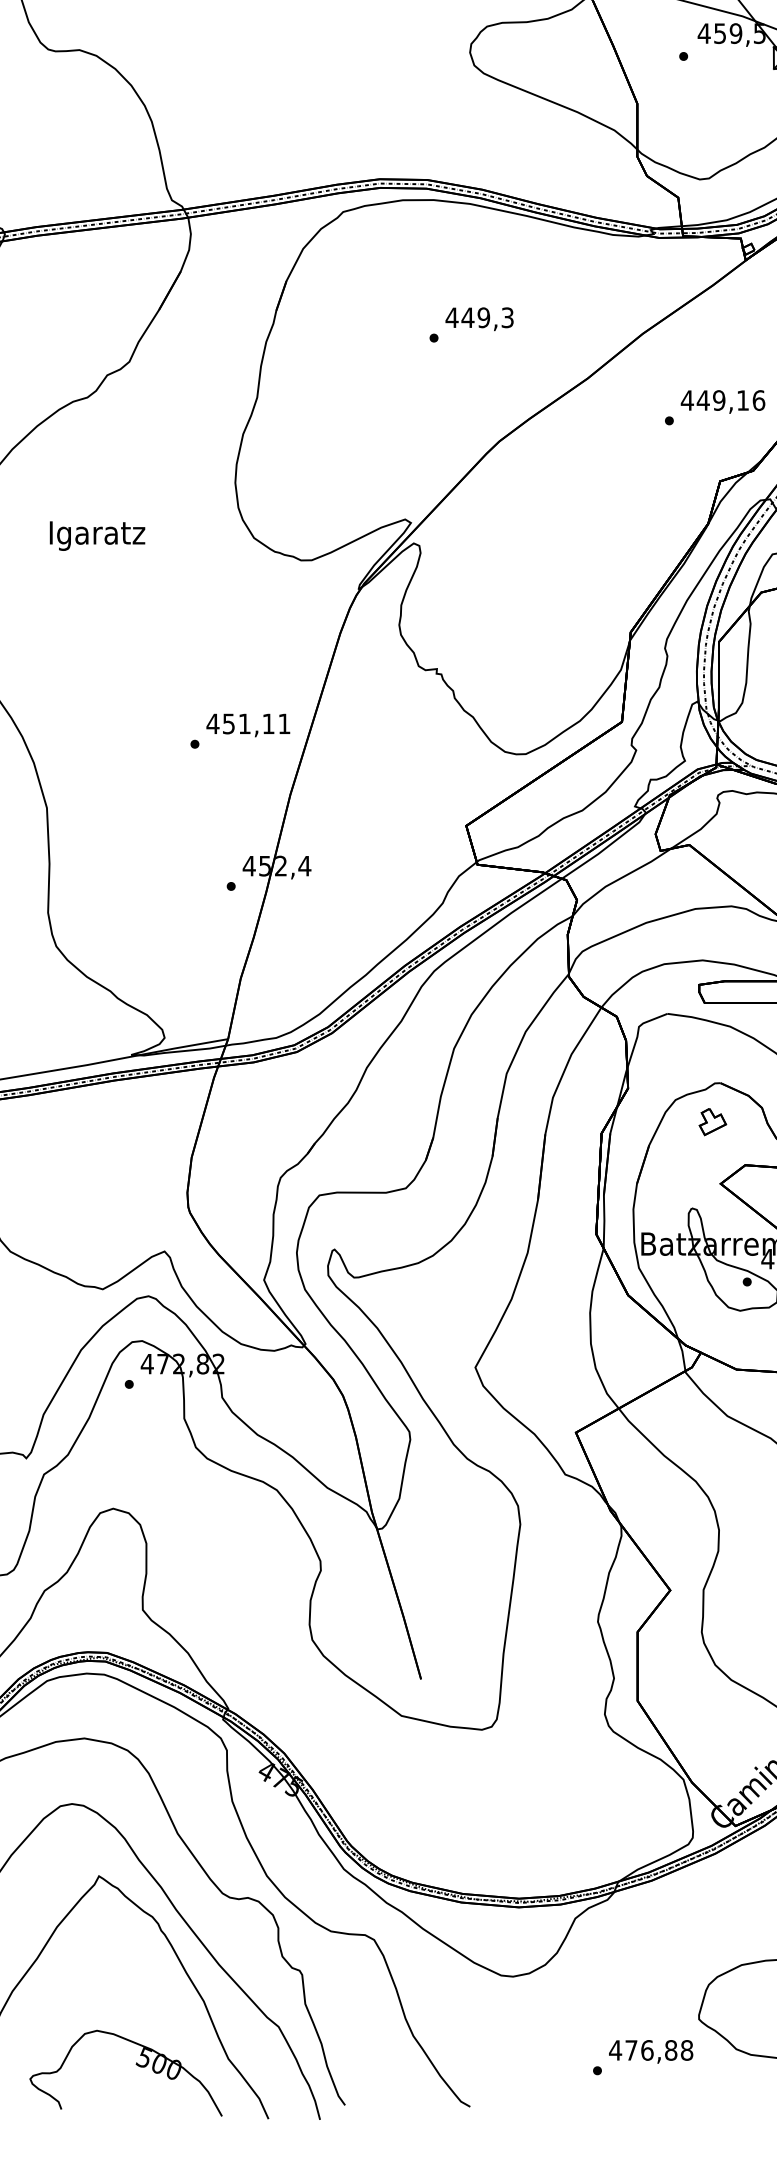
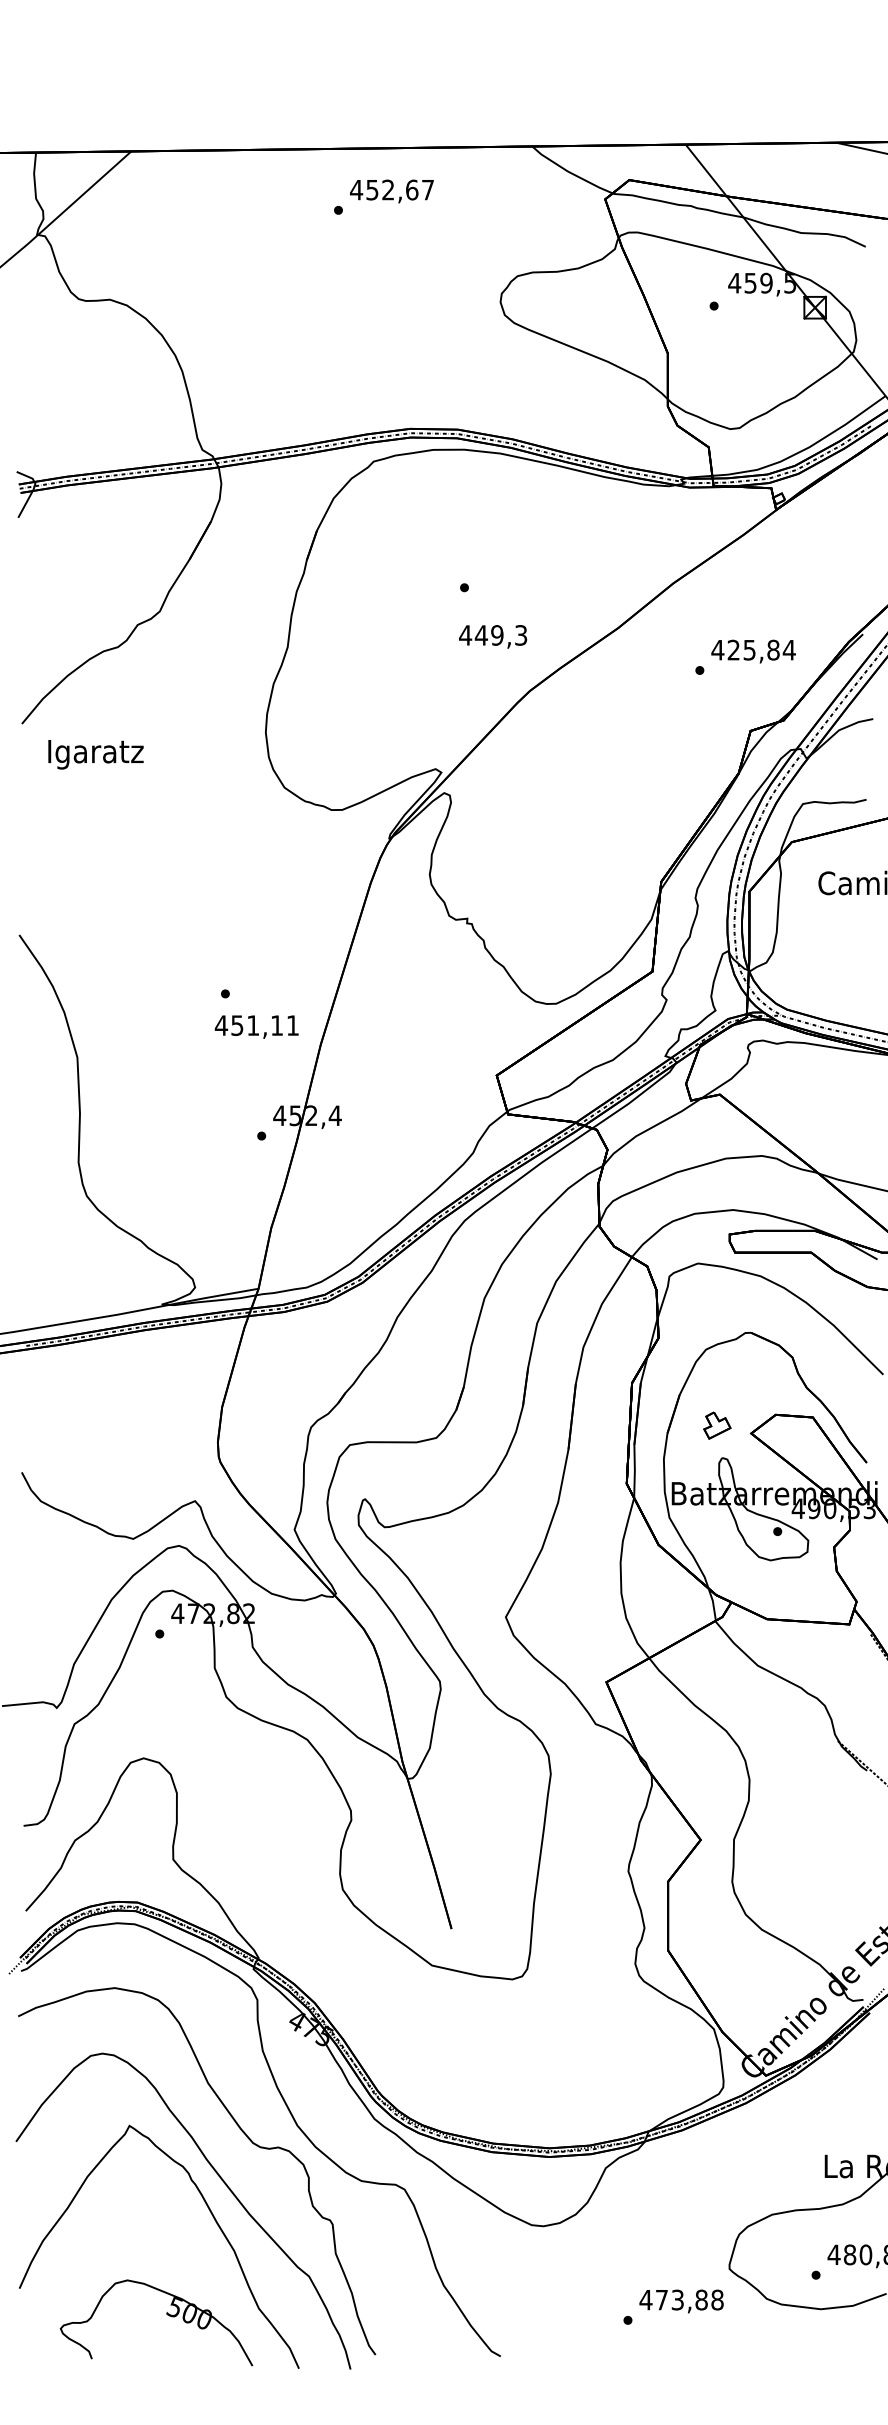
text: (480, 318) -> (493, 636), moved
text: (731, 399) -> (761, 649), 449,16 -> 425,84
text: (97, 535) -> (95, 754), moved
text: (248, 724) -> (256, 1026), moved
part: (713, 1121) -> (717, 1425), moved
text: (647, 2049) -> (677, 2299), 476,88 -> 473,88

